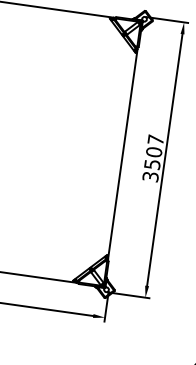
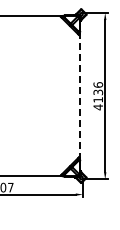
line: (122, 152) -> (79, 95), solid -> dashed
text: (153, 159) -> (98, 96), 3507 -> 4136

